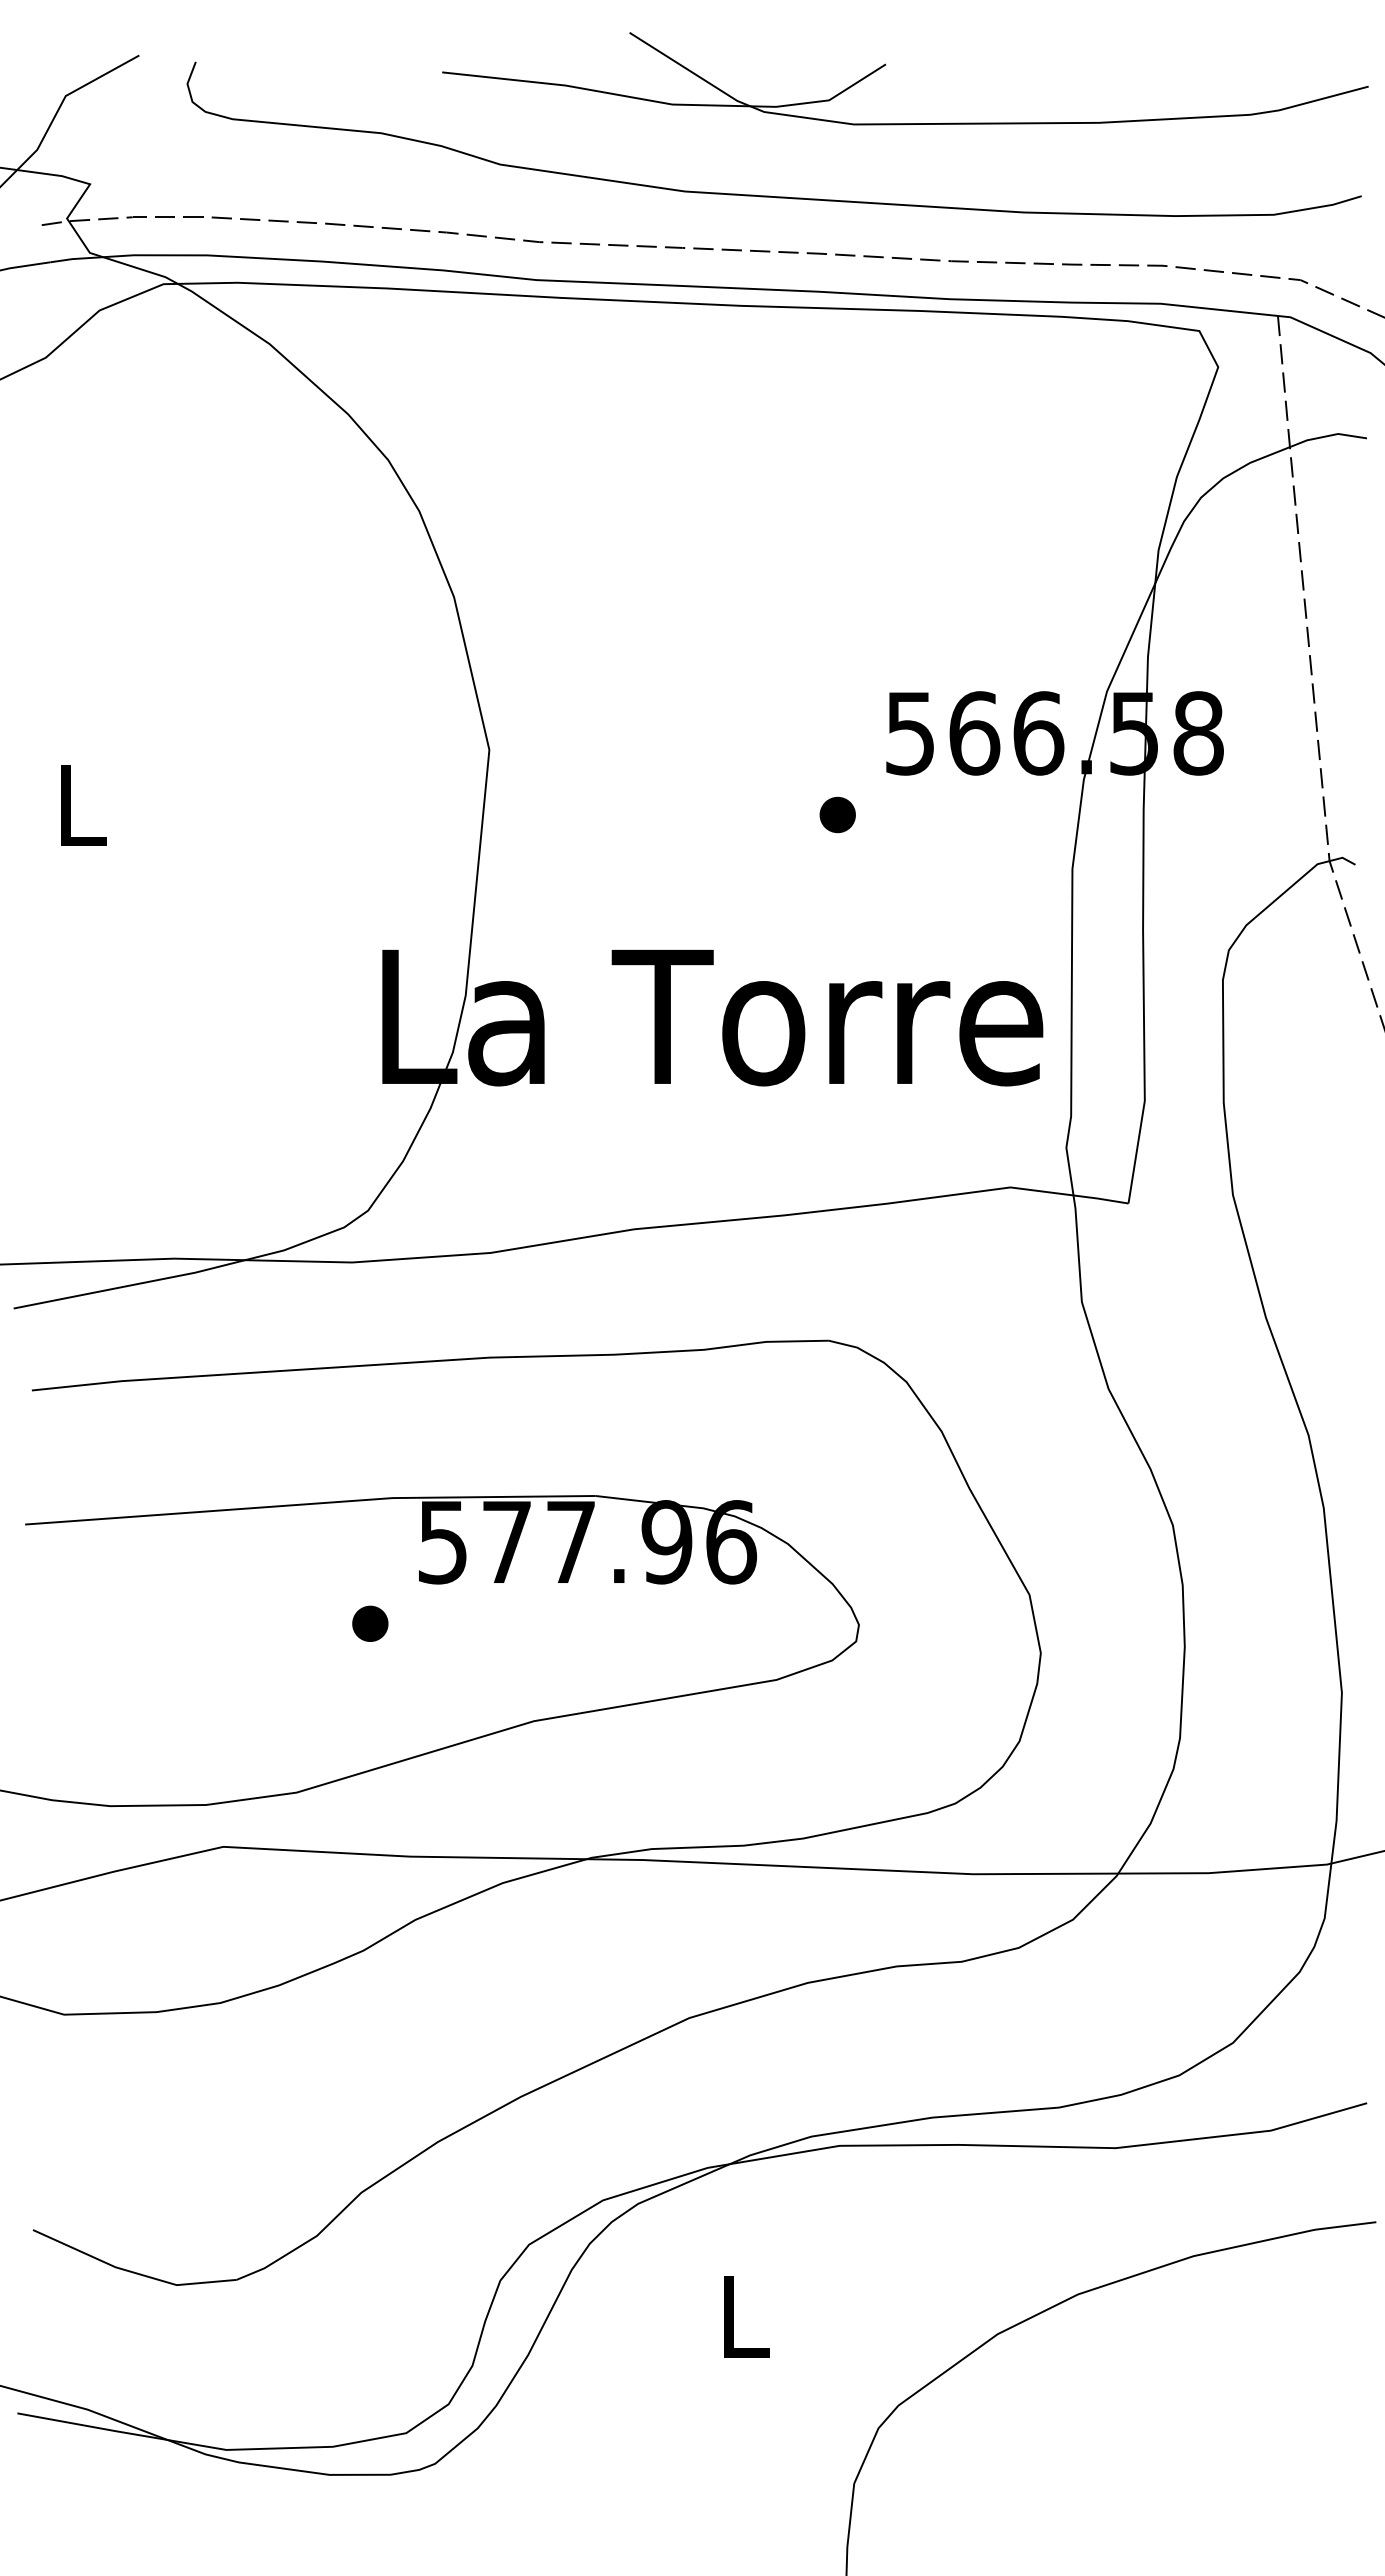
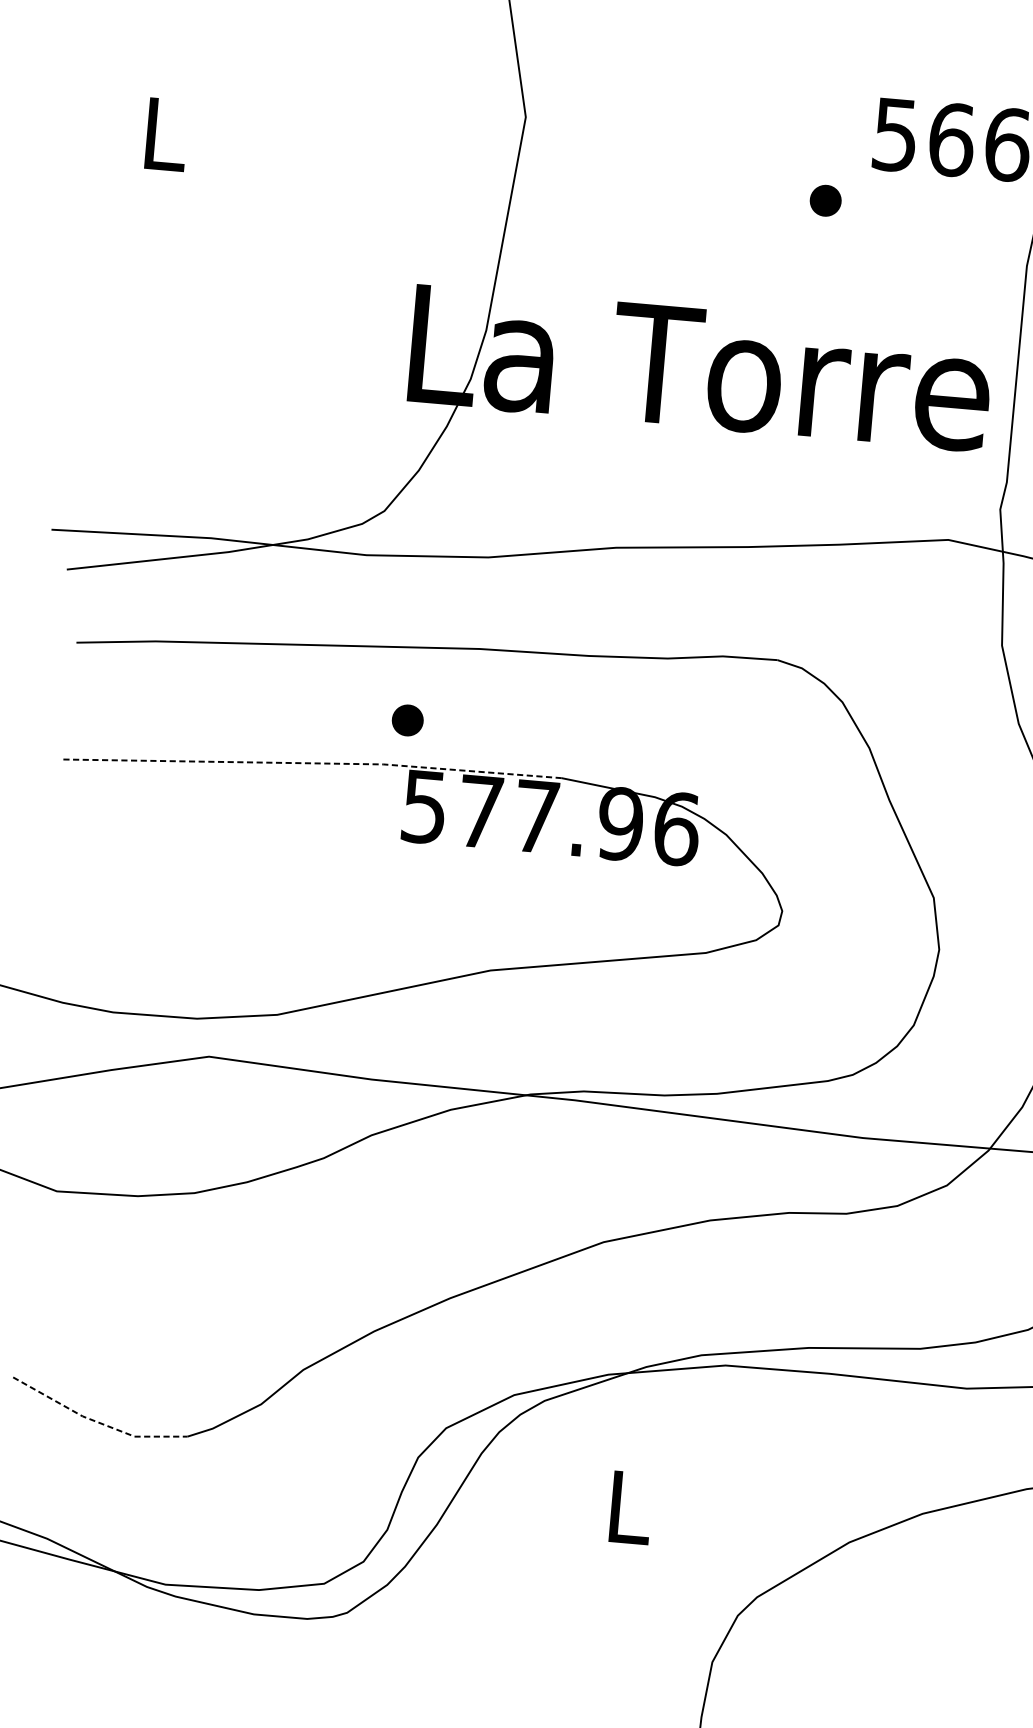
line: (310, 1503) -> (311, 762), solid -> dashed
part: (370, 1623) -> (407, 720), moved
line: (131, 2272) -> (96, 1422), solid -> dashed

